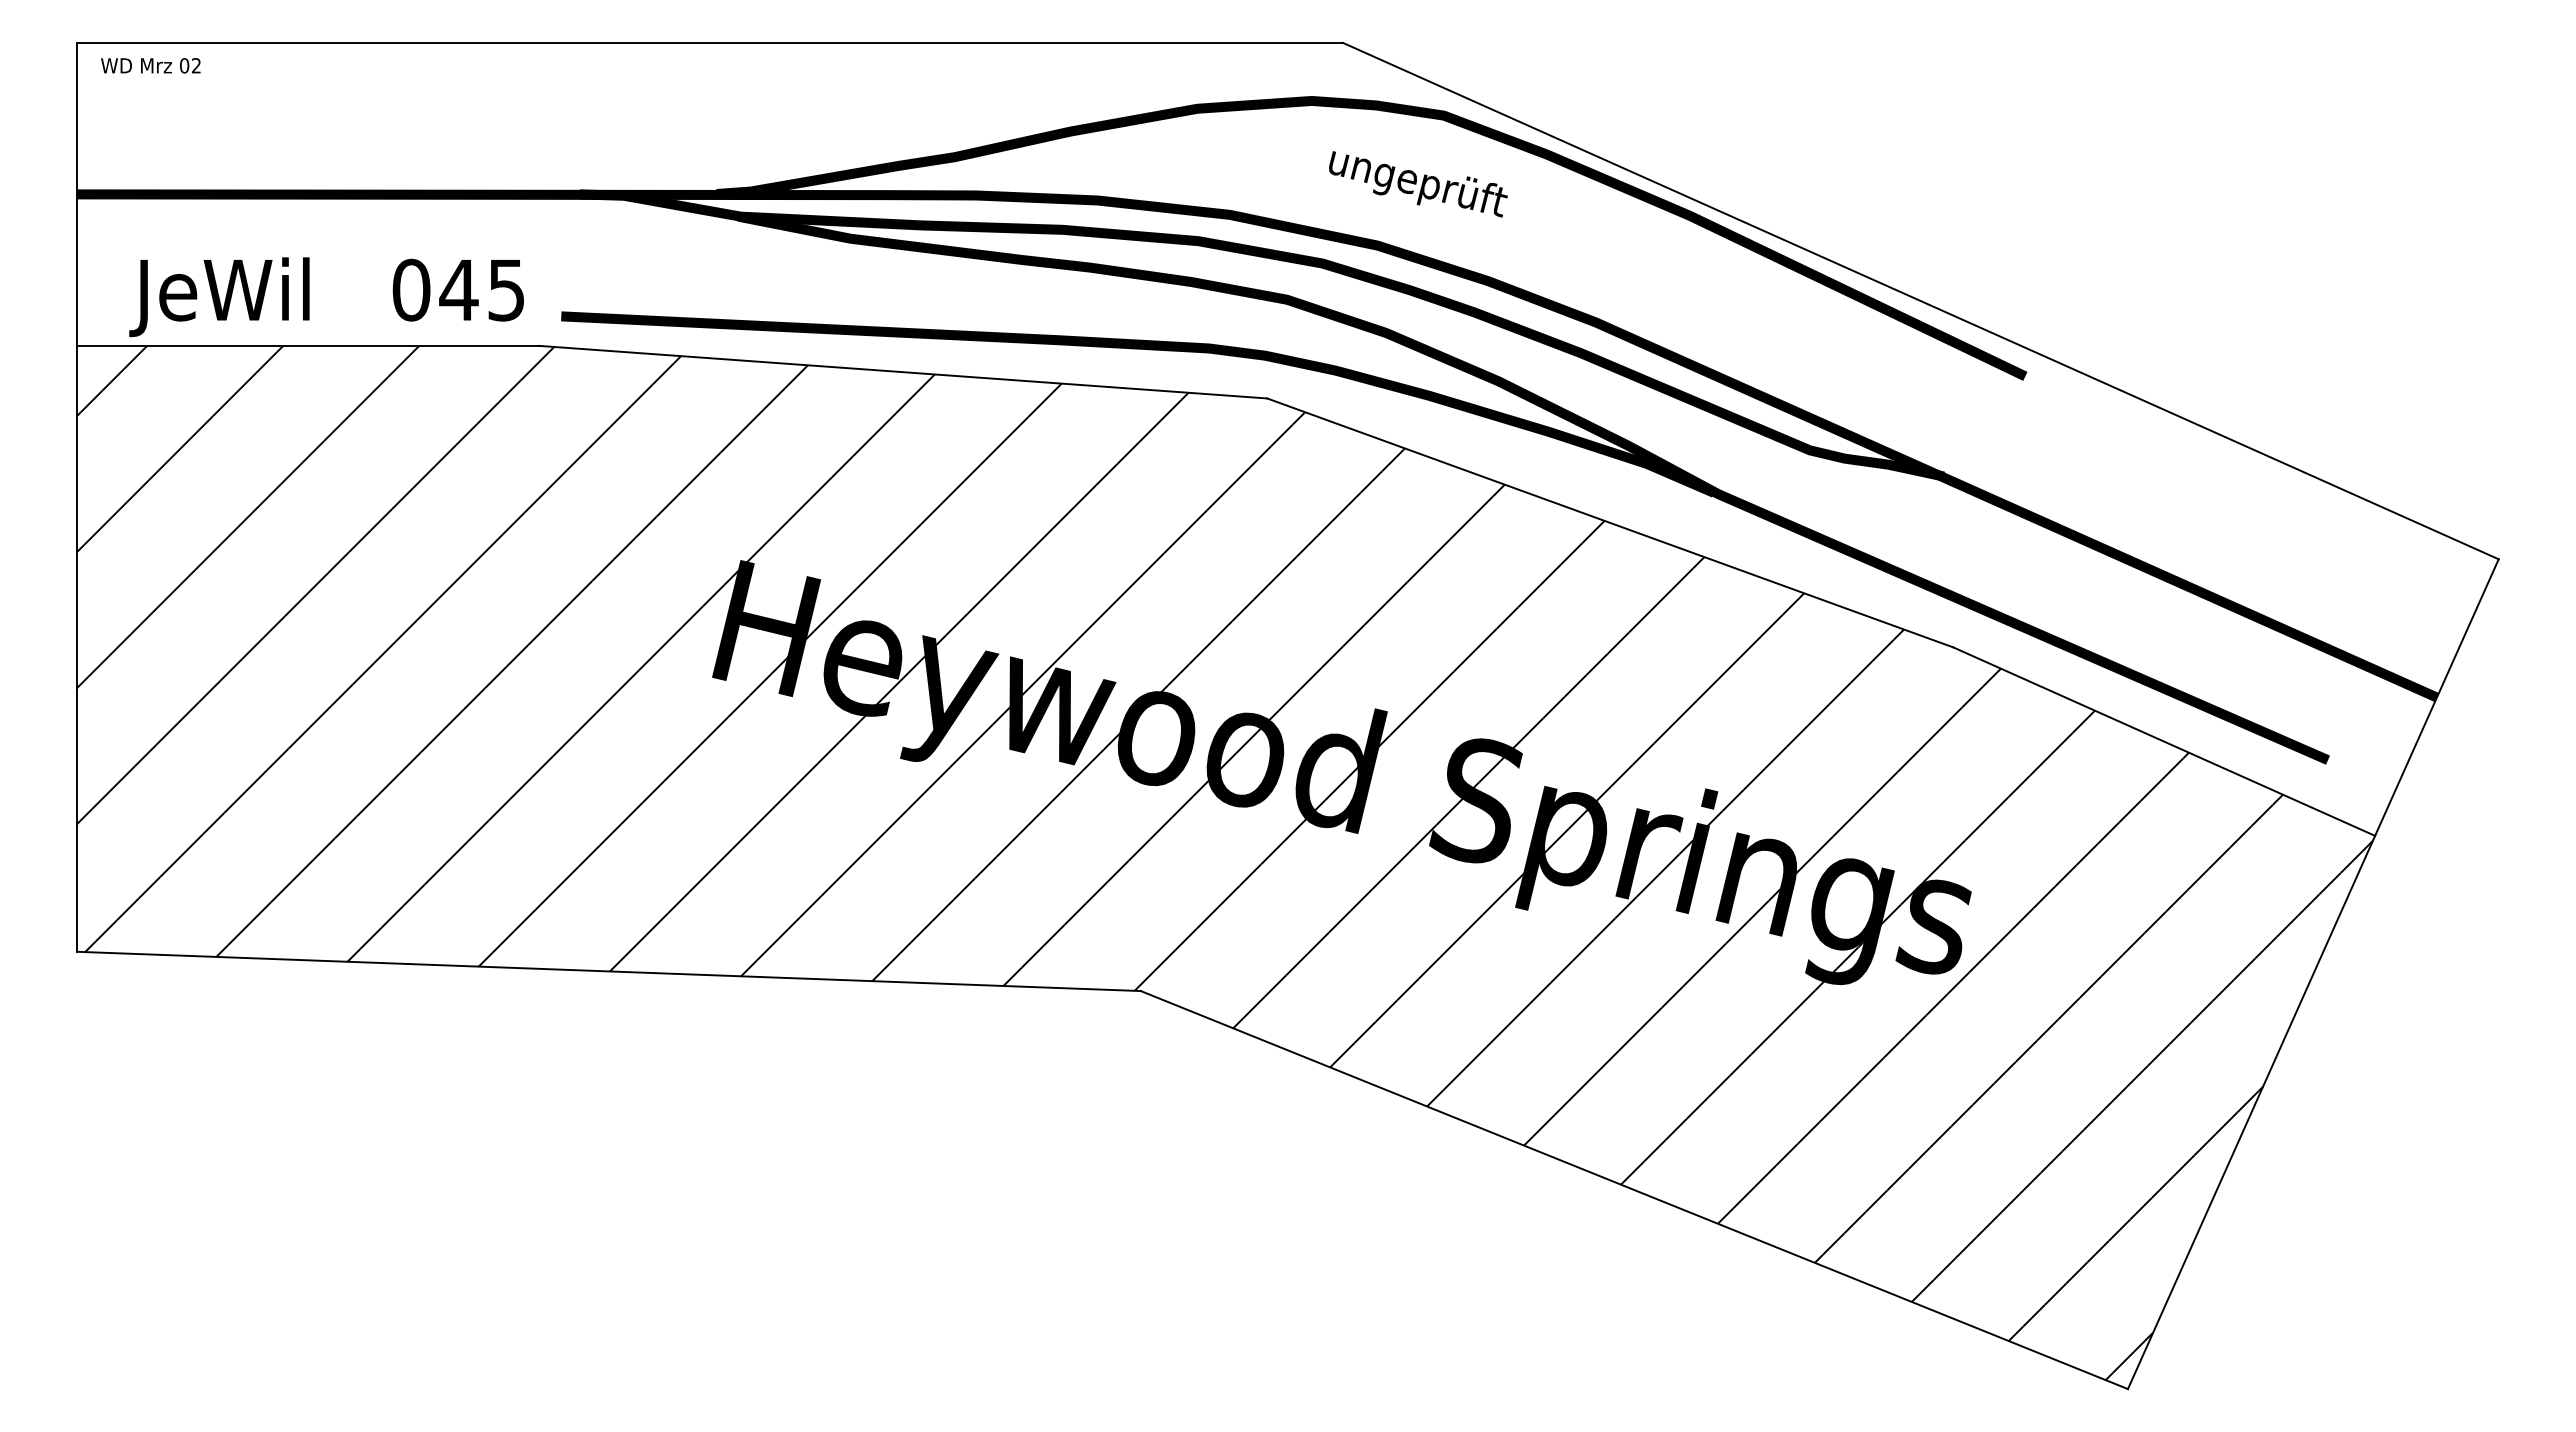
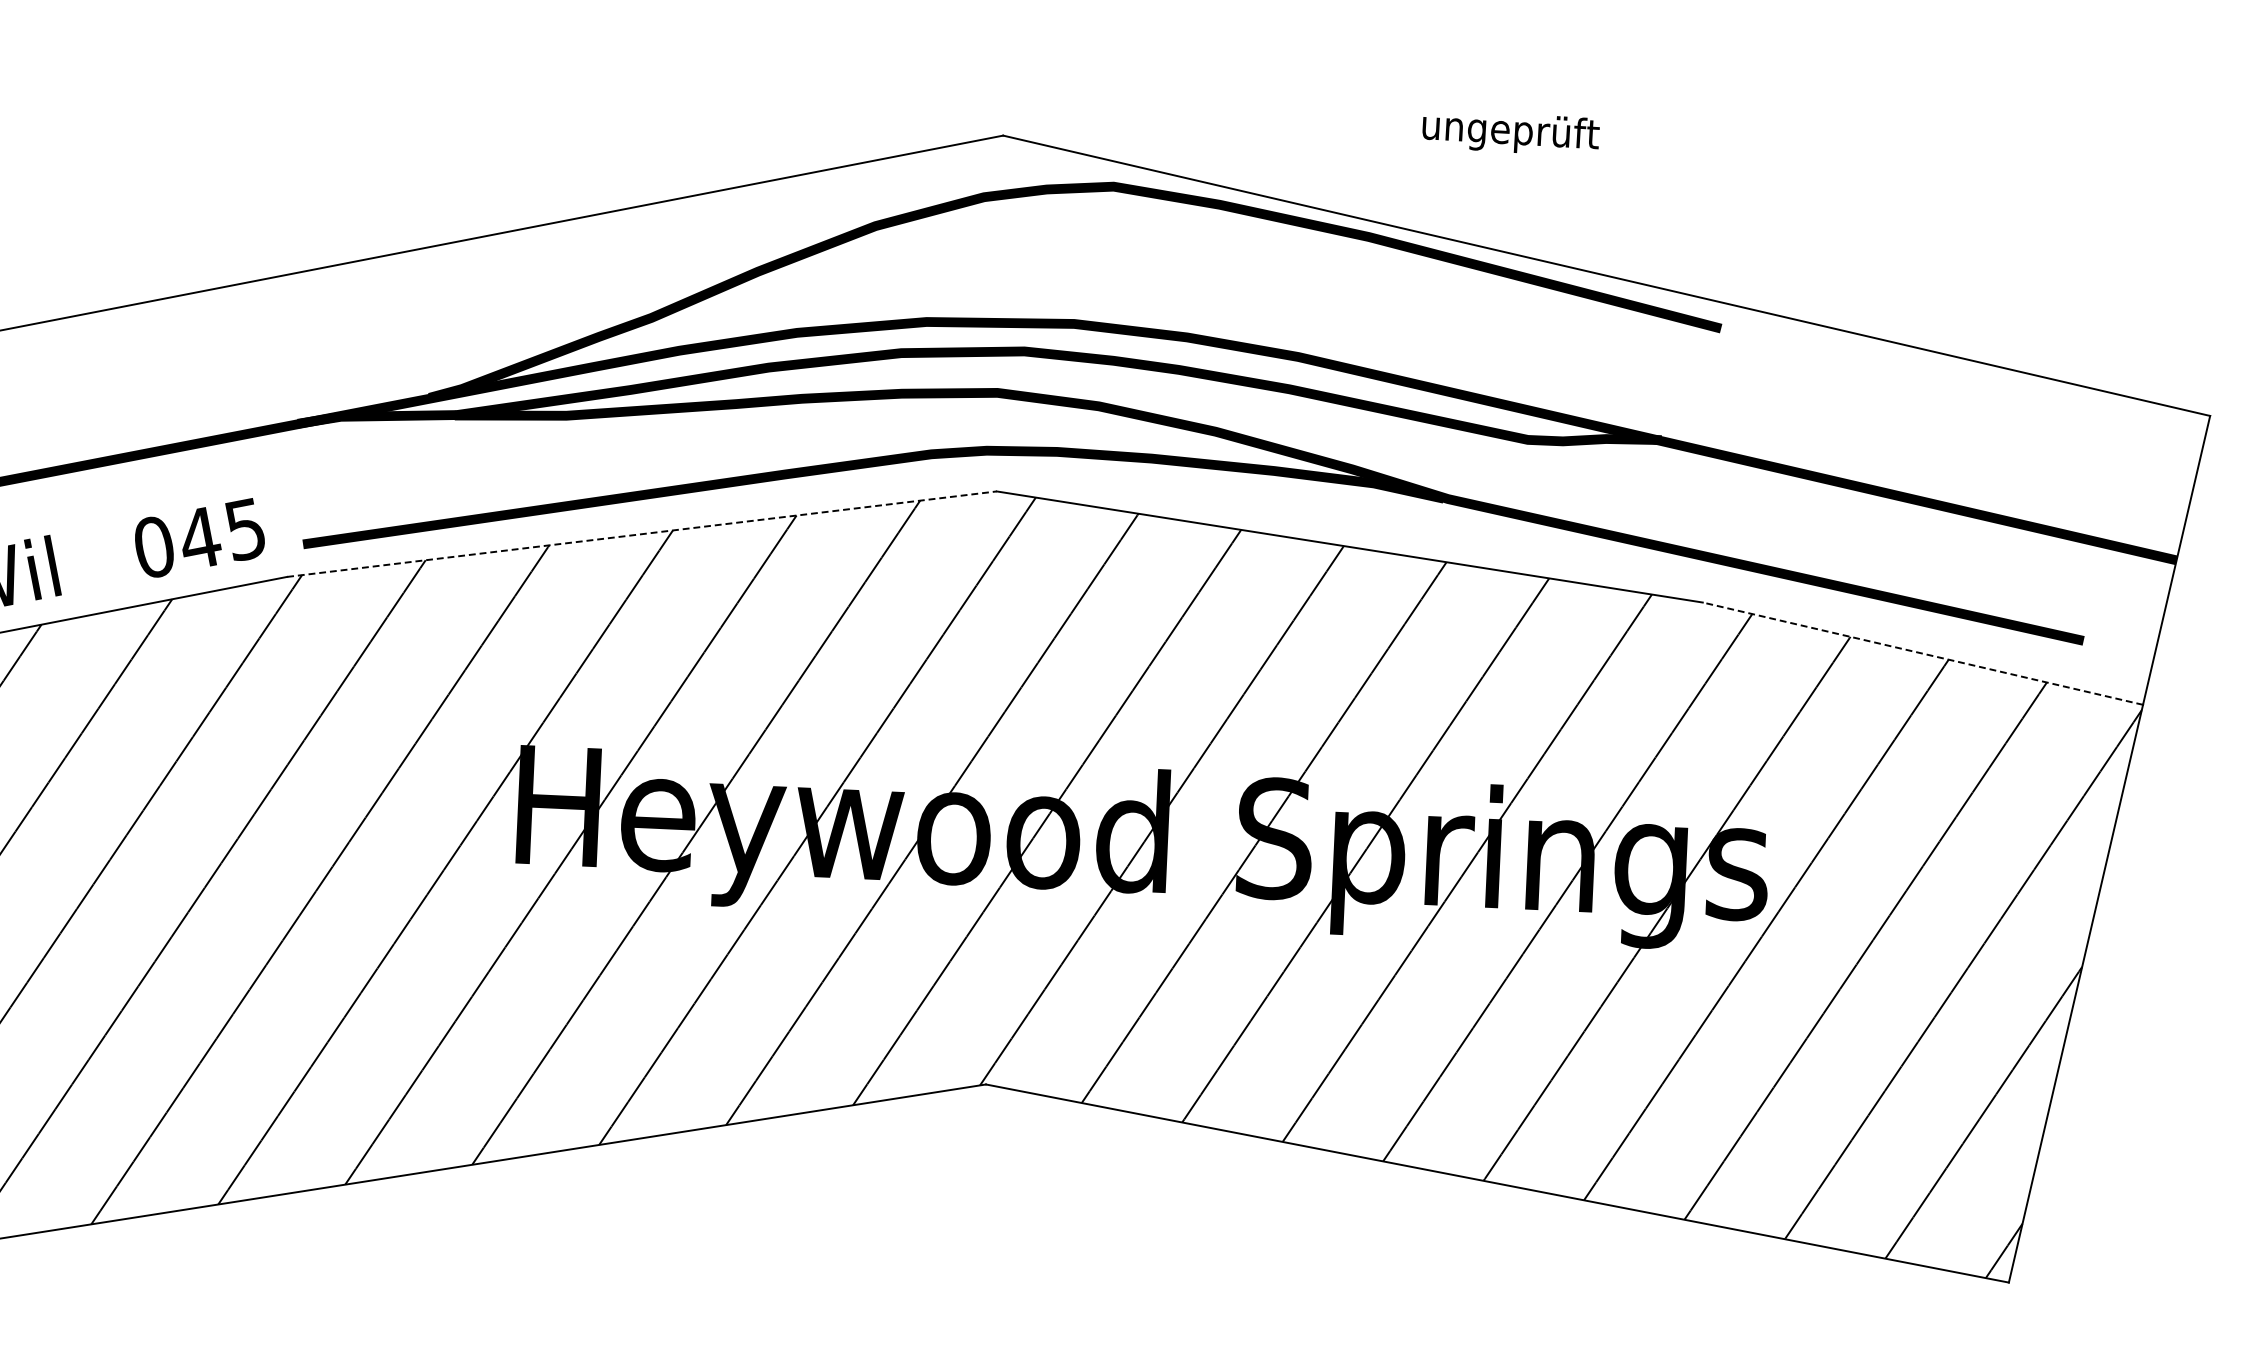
text: (1418, 184) -> (1511, 133), moved
line: (903, 372) -> (642, 534), solid -> dashed
line: (2164, 741) -> (1923, 653), solid -> dashed

